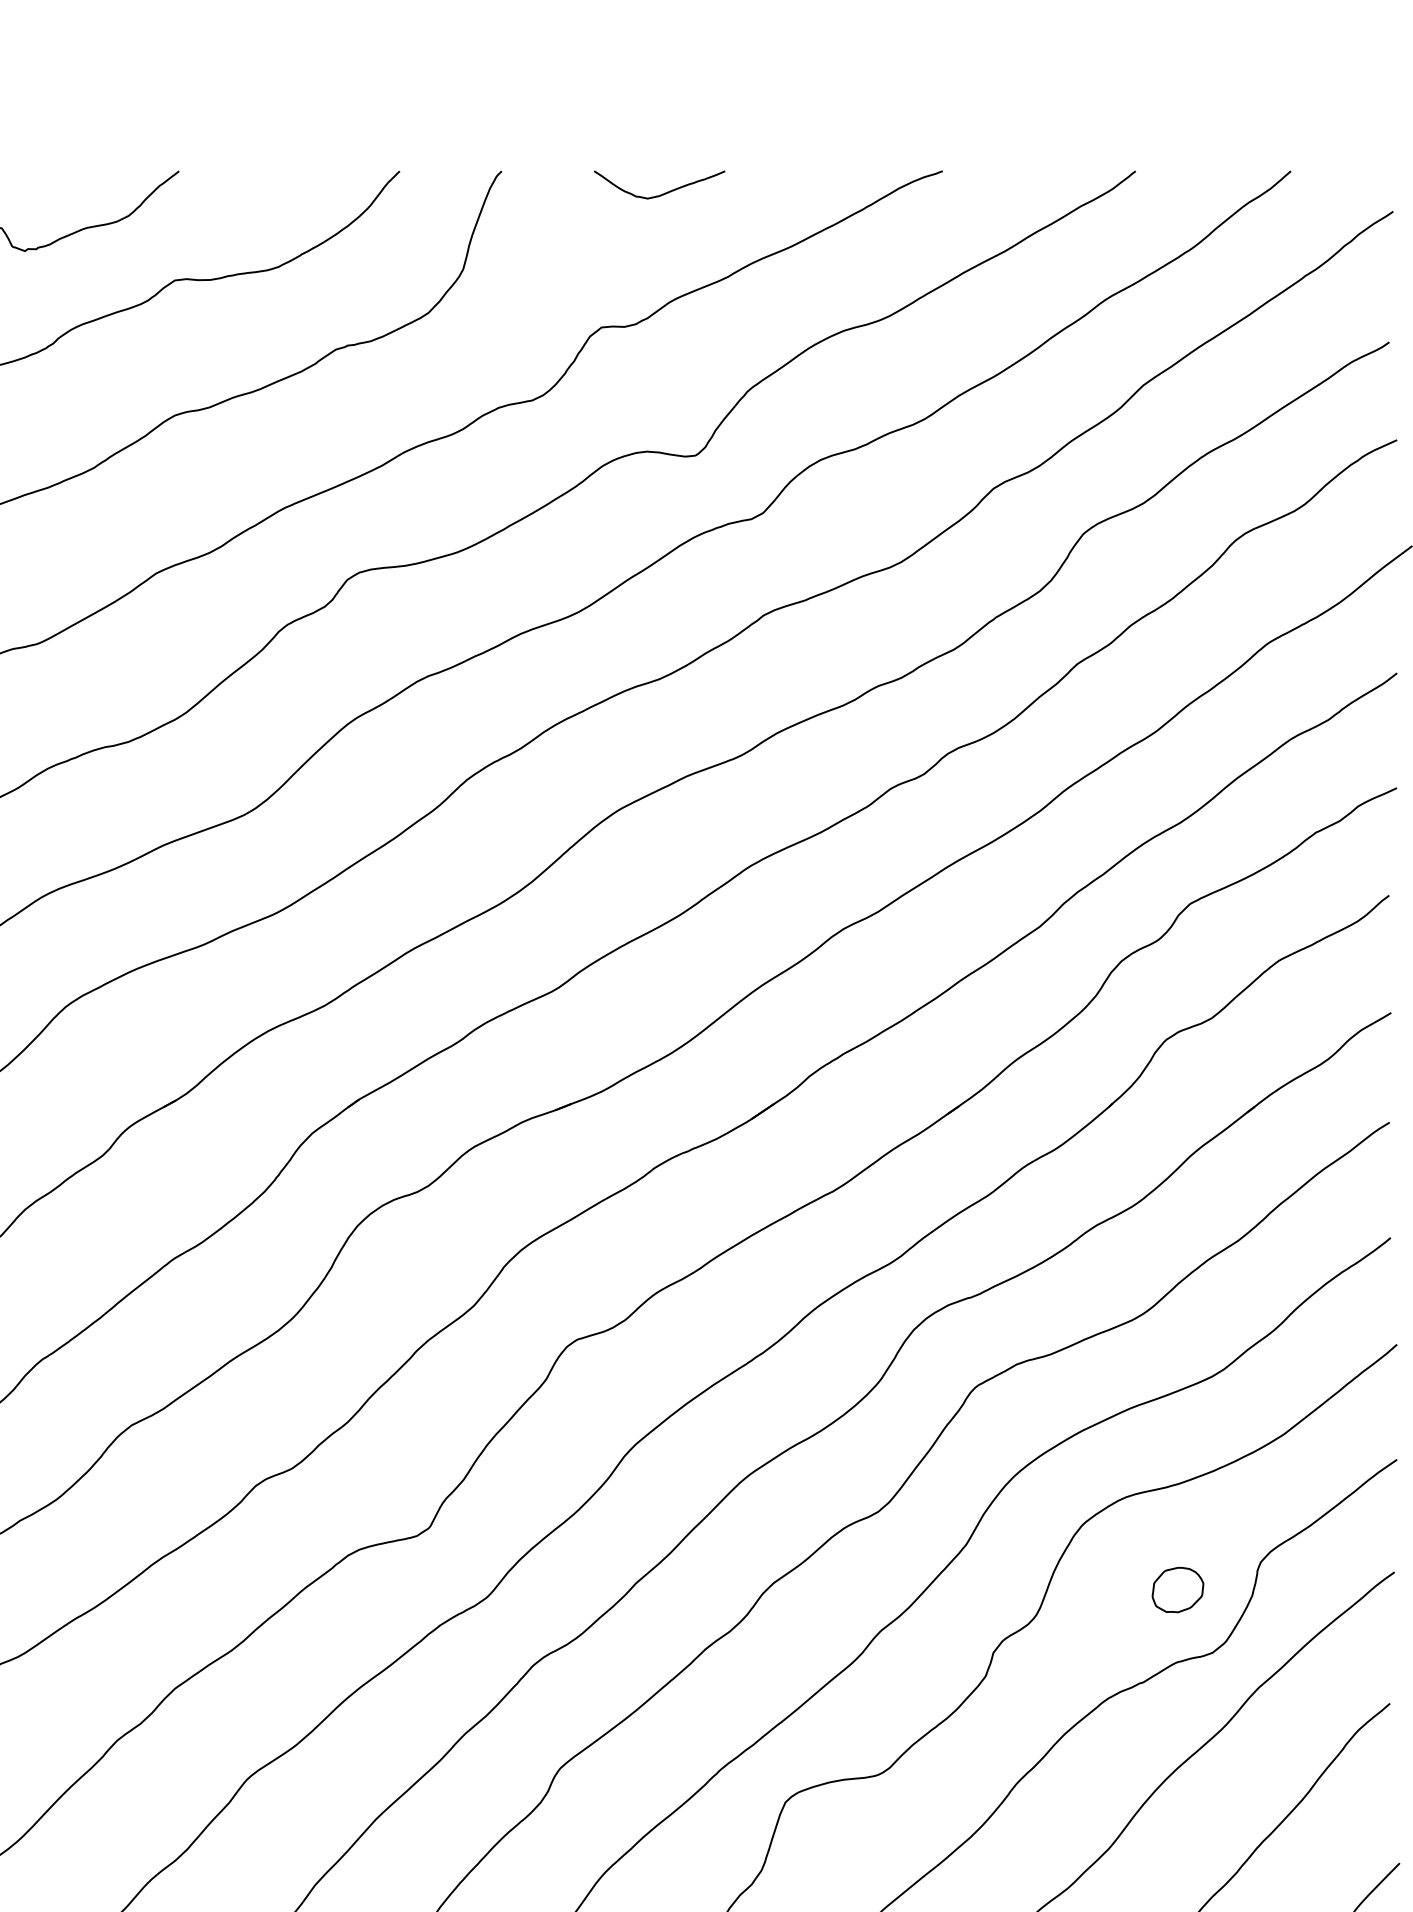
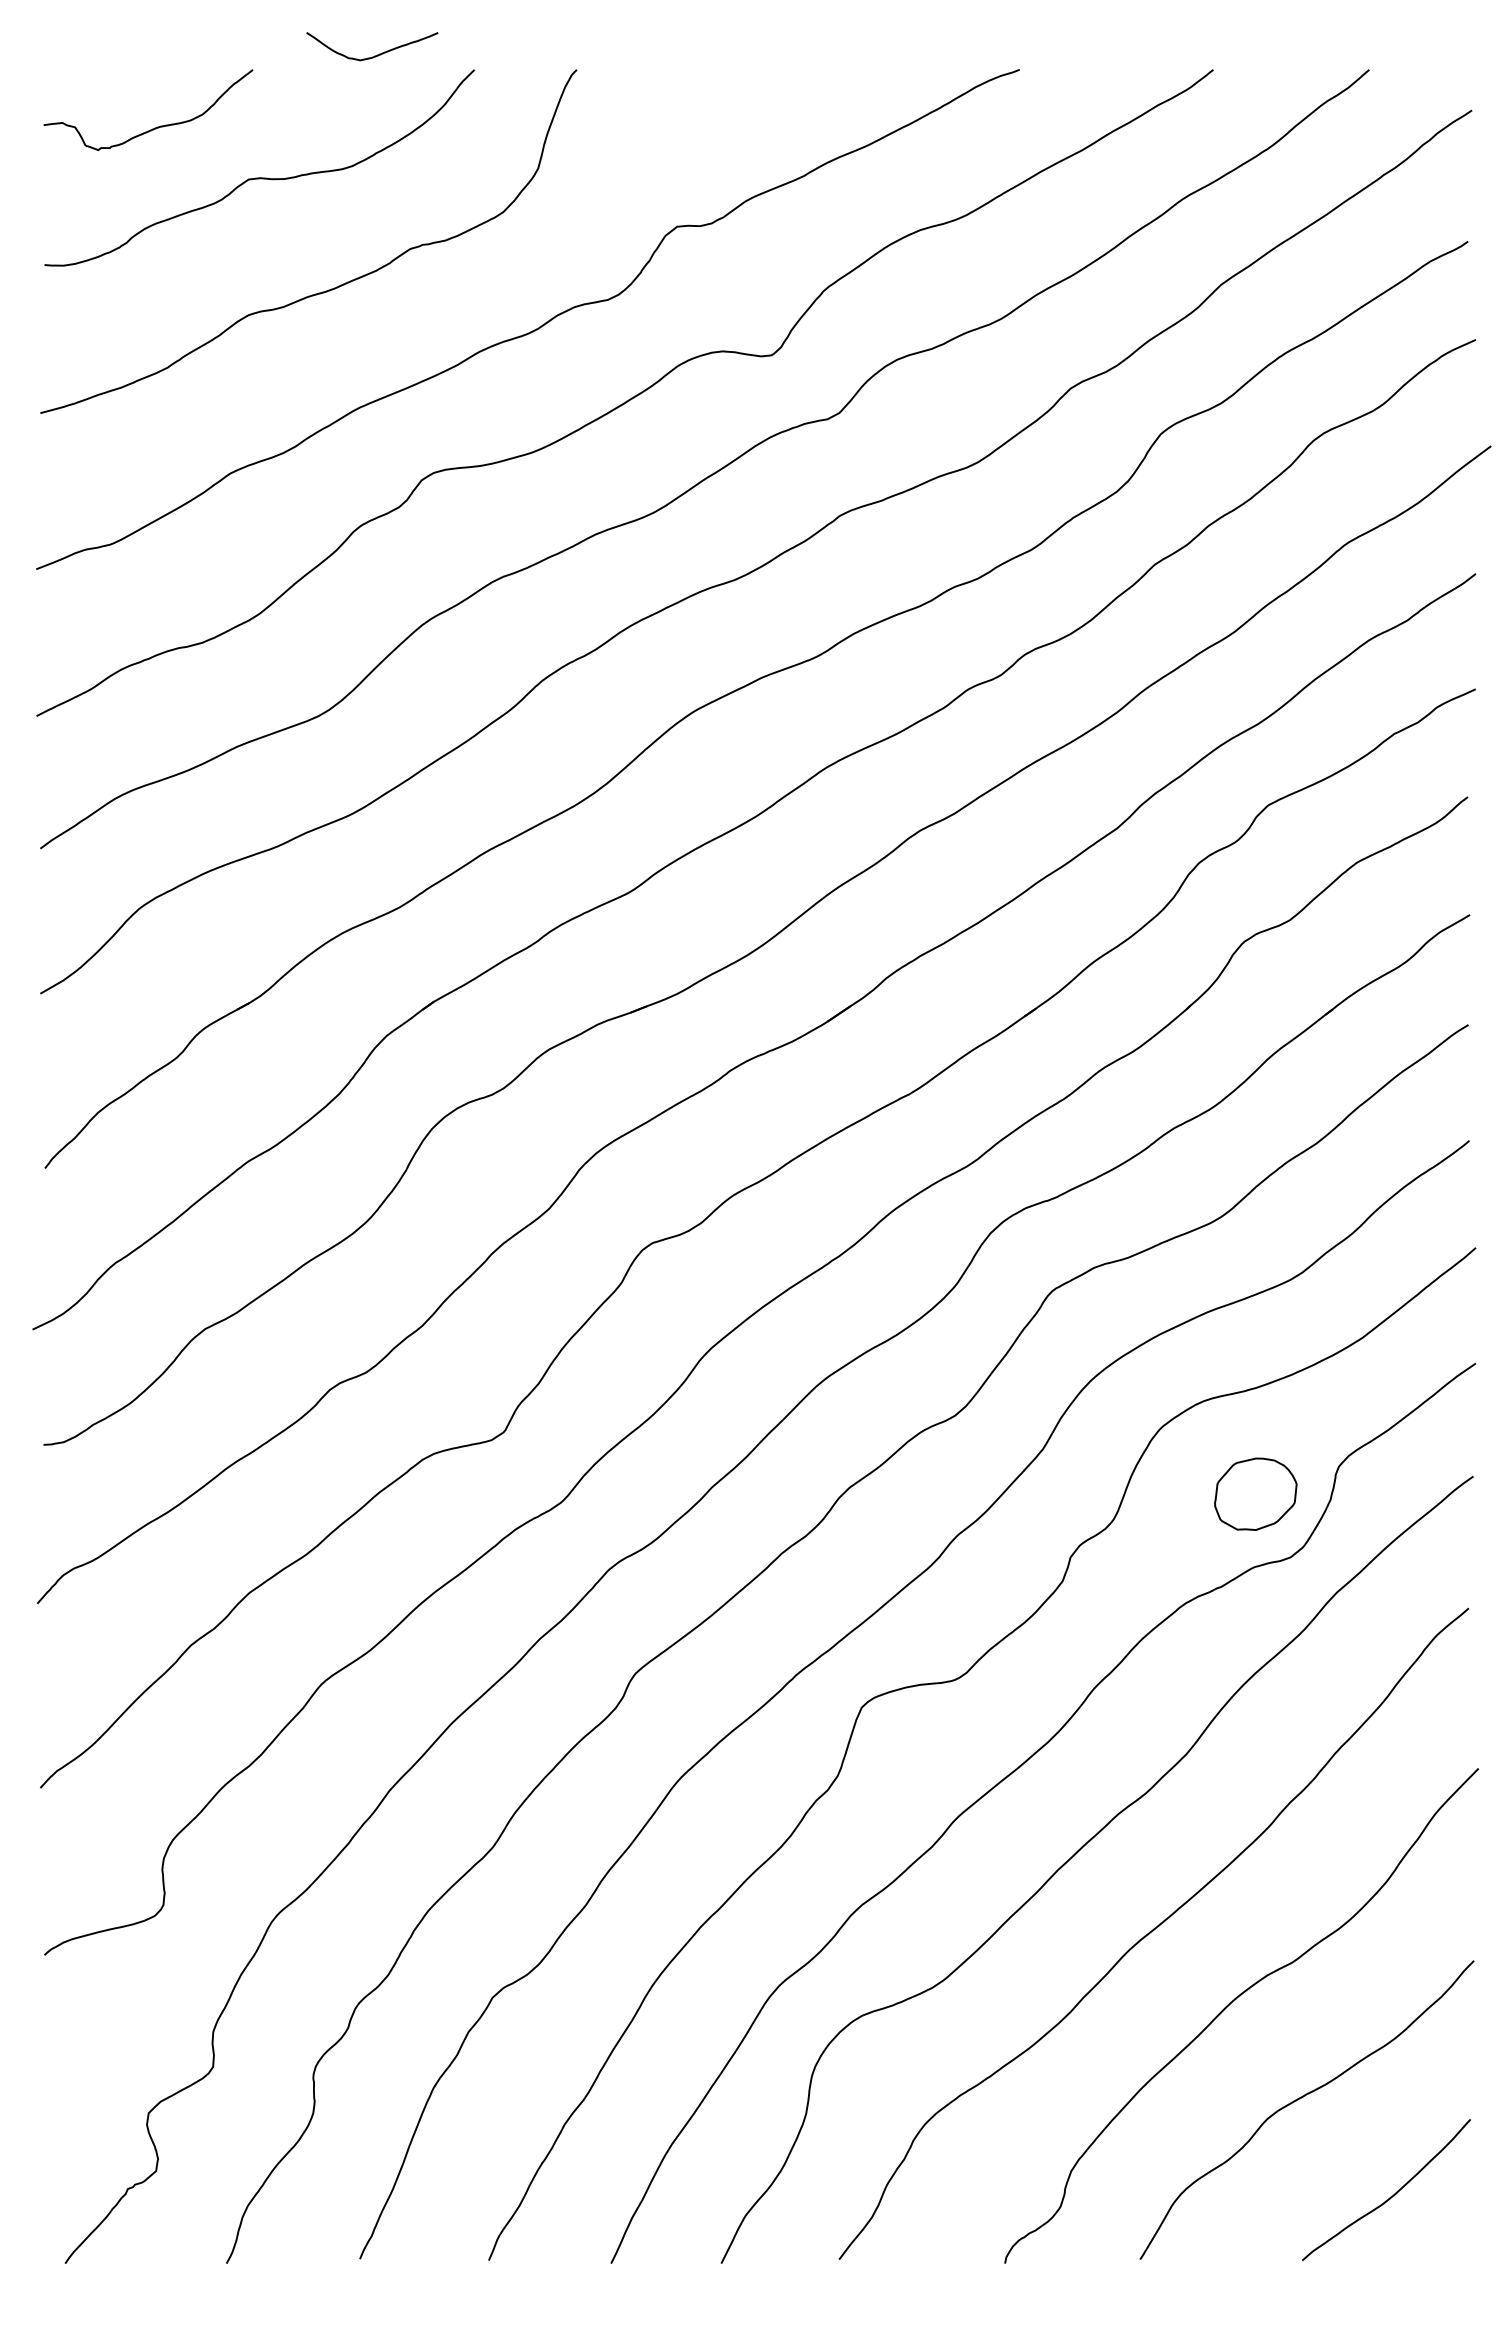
curve: (661, 193) -> (374, 55), moved
part: (1177, 1590) -> (1255, 1494), size x1.6

